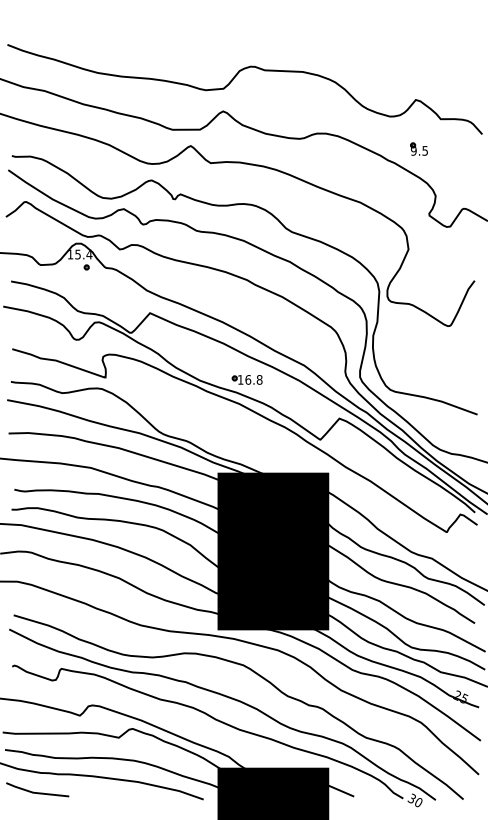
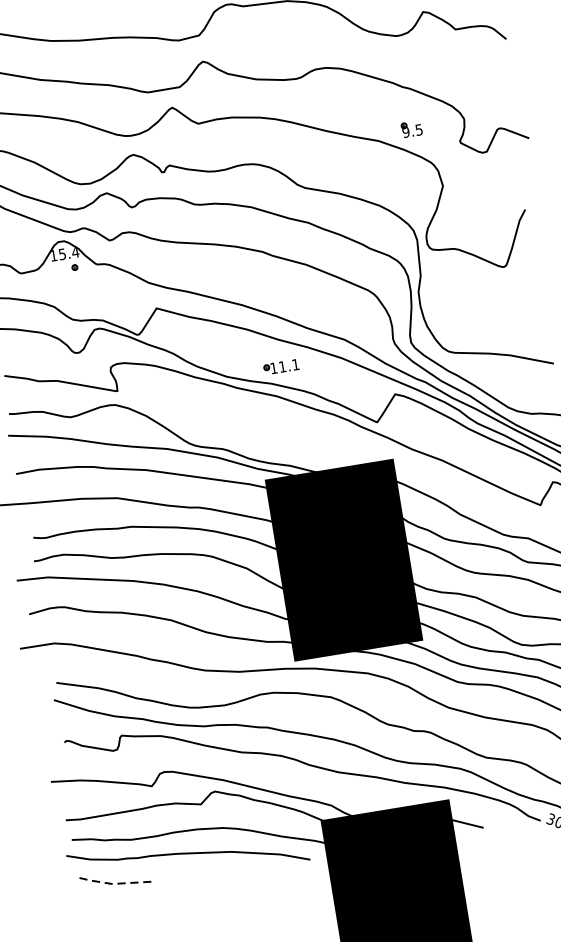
part: (418, 148) -> (410, 128), moved
text: (253, 379) -> (288, 365), 16.8 -> 11.1
line: (36, 793) -> (116, 884), solid -> dashed

